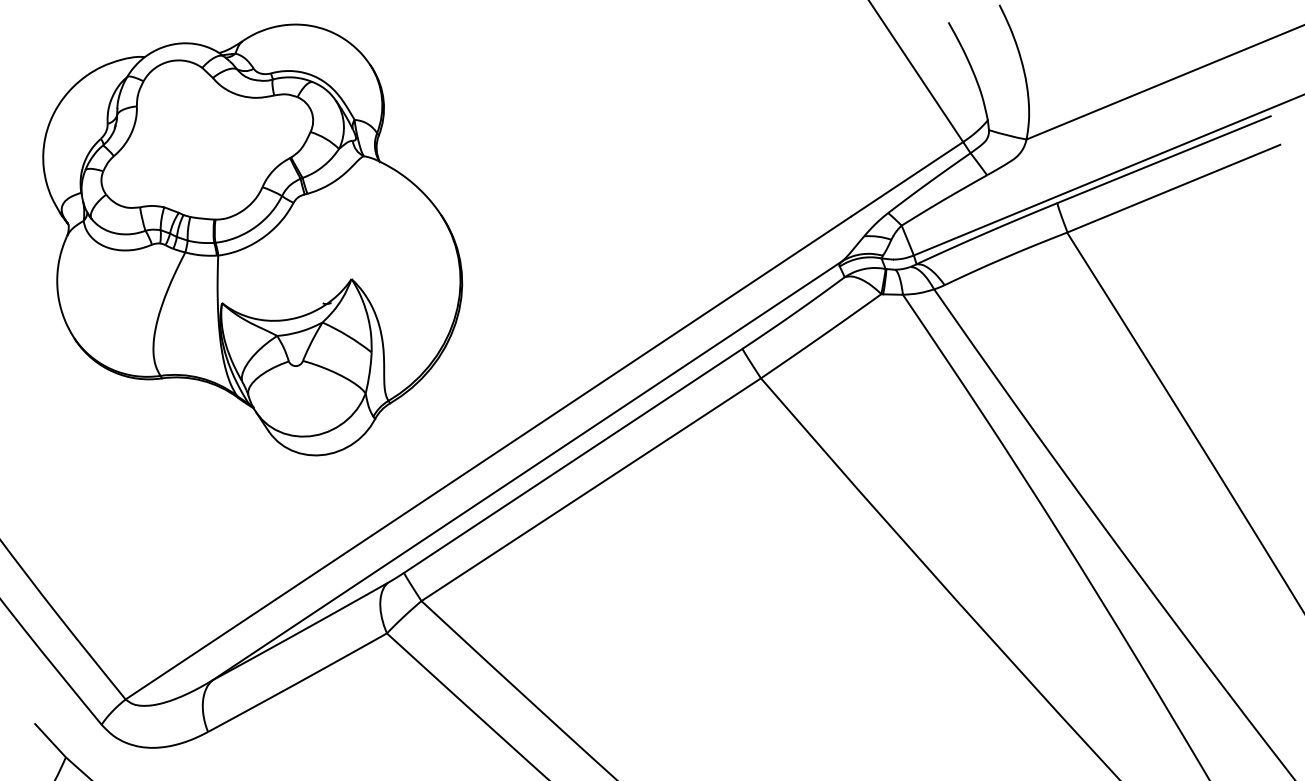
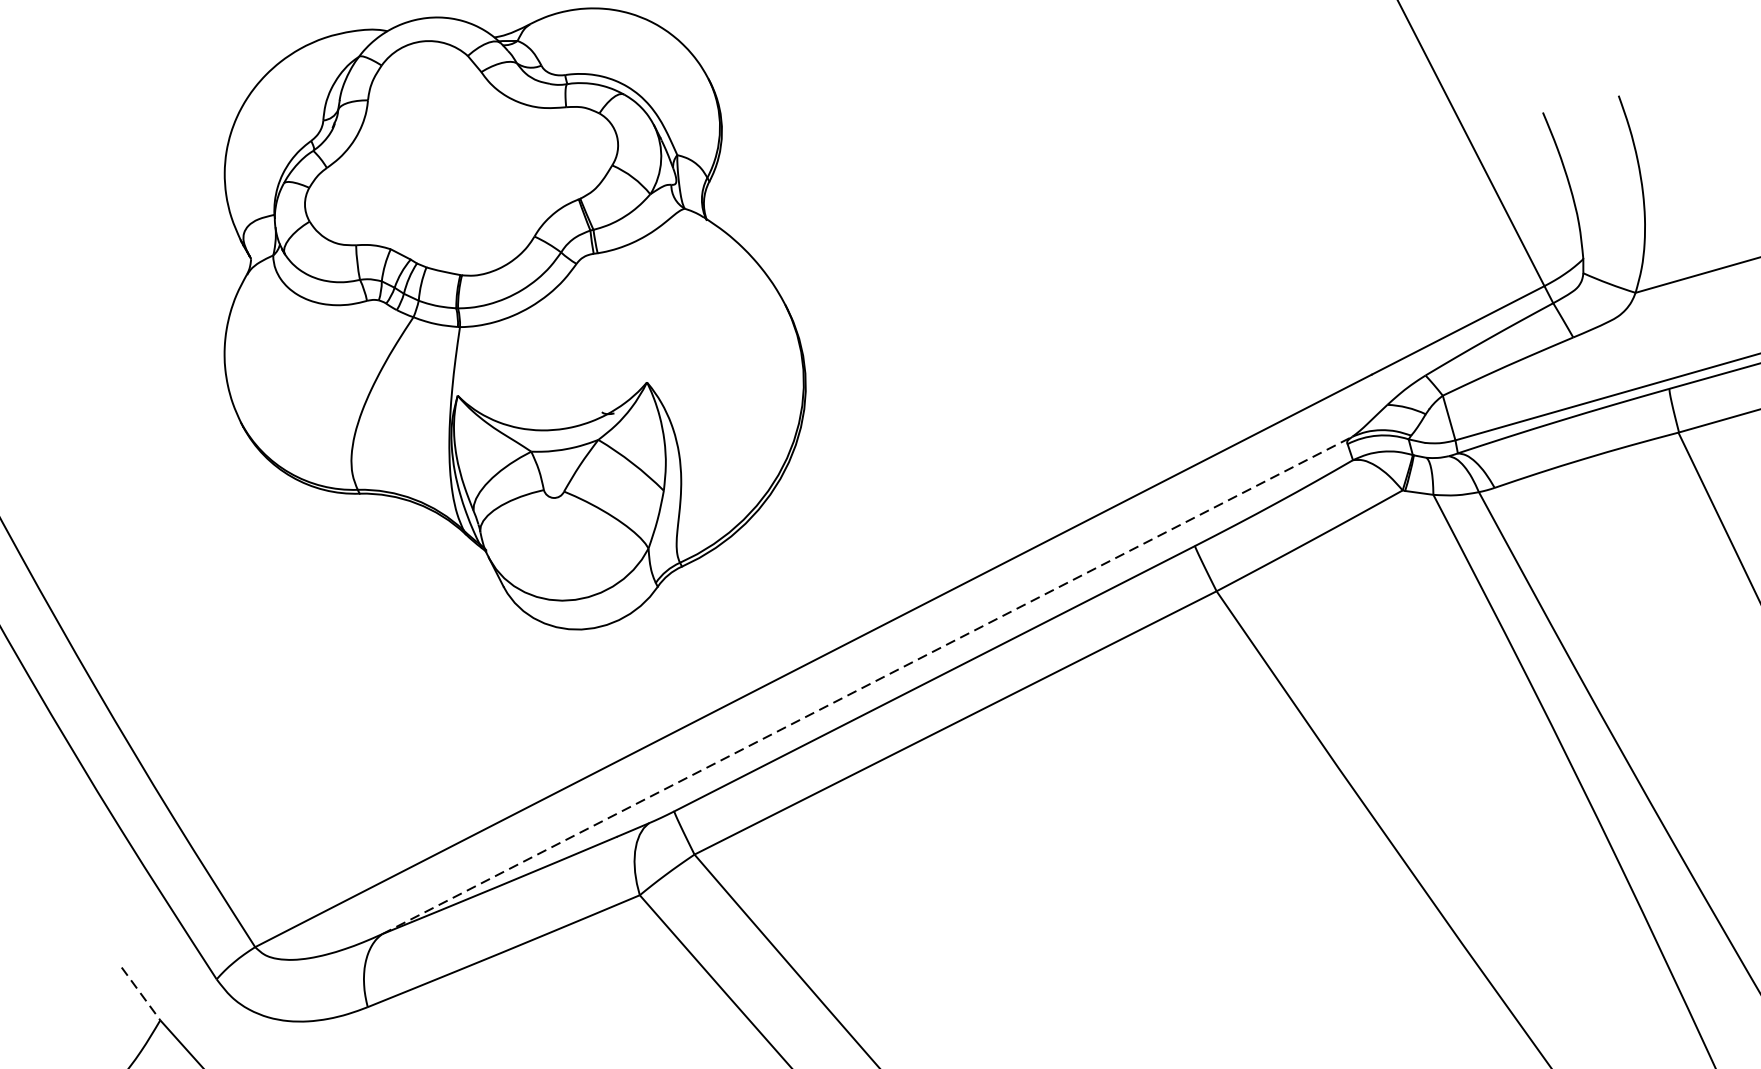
line: (527, 470) -> (867, 685), solid -> dashed
line: (50, 740) -> (140, 993), solid -> dashed

